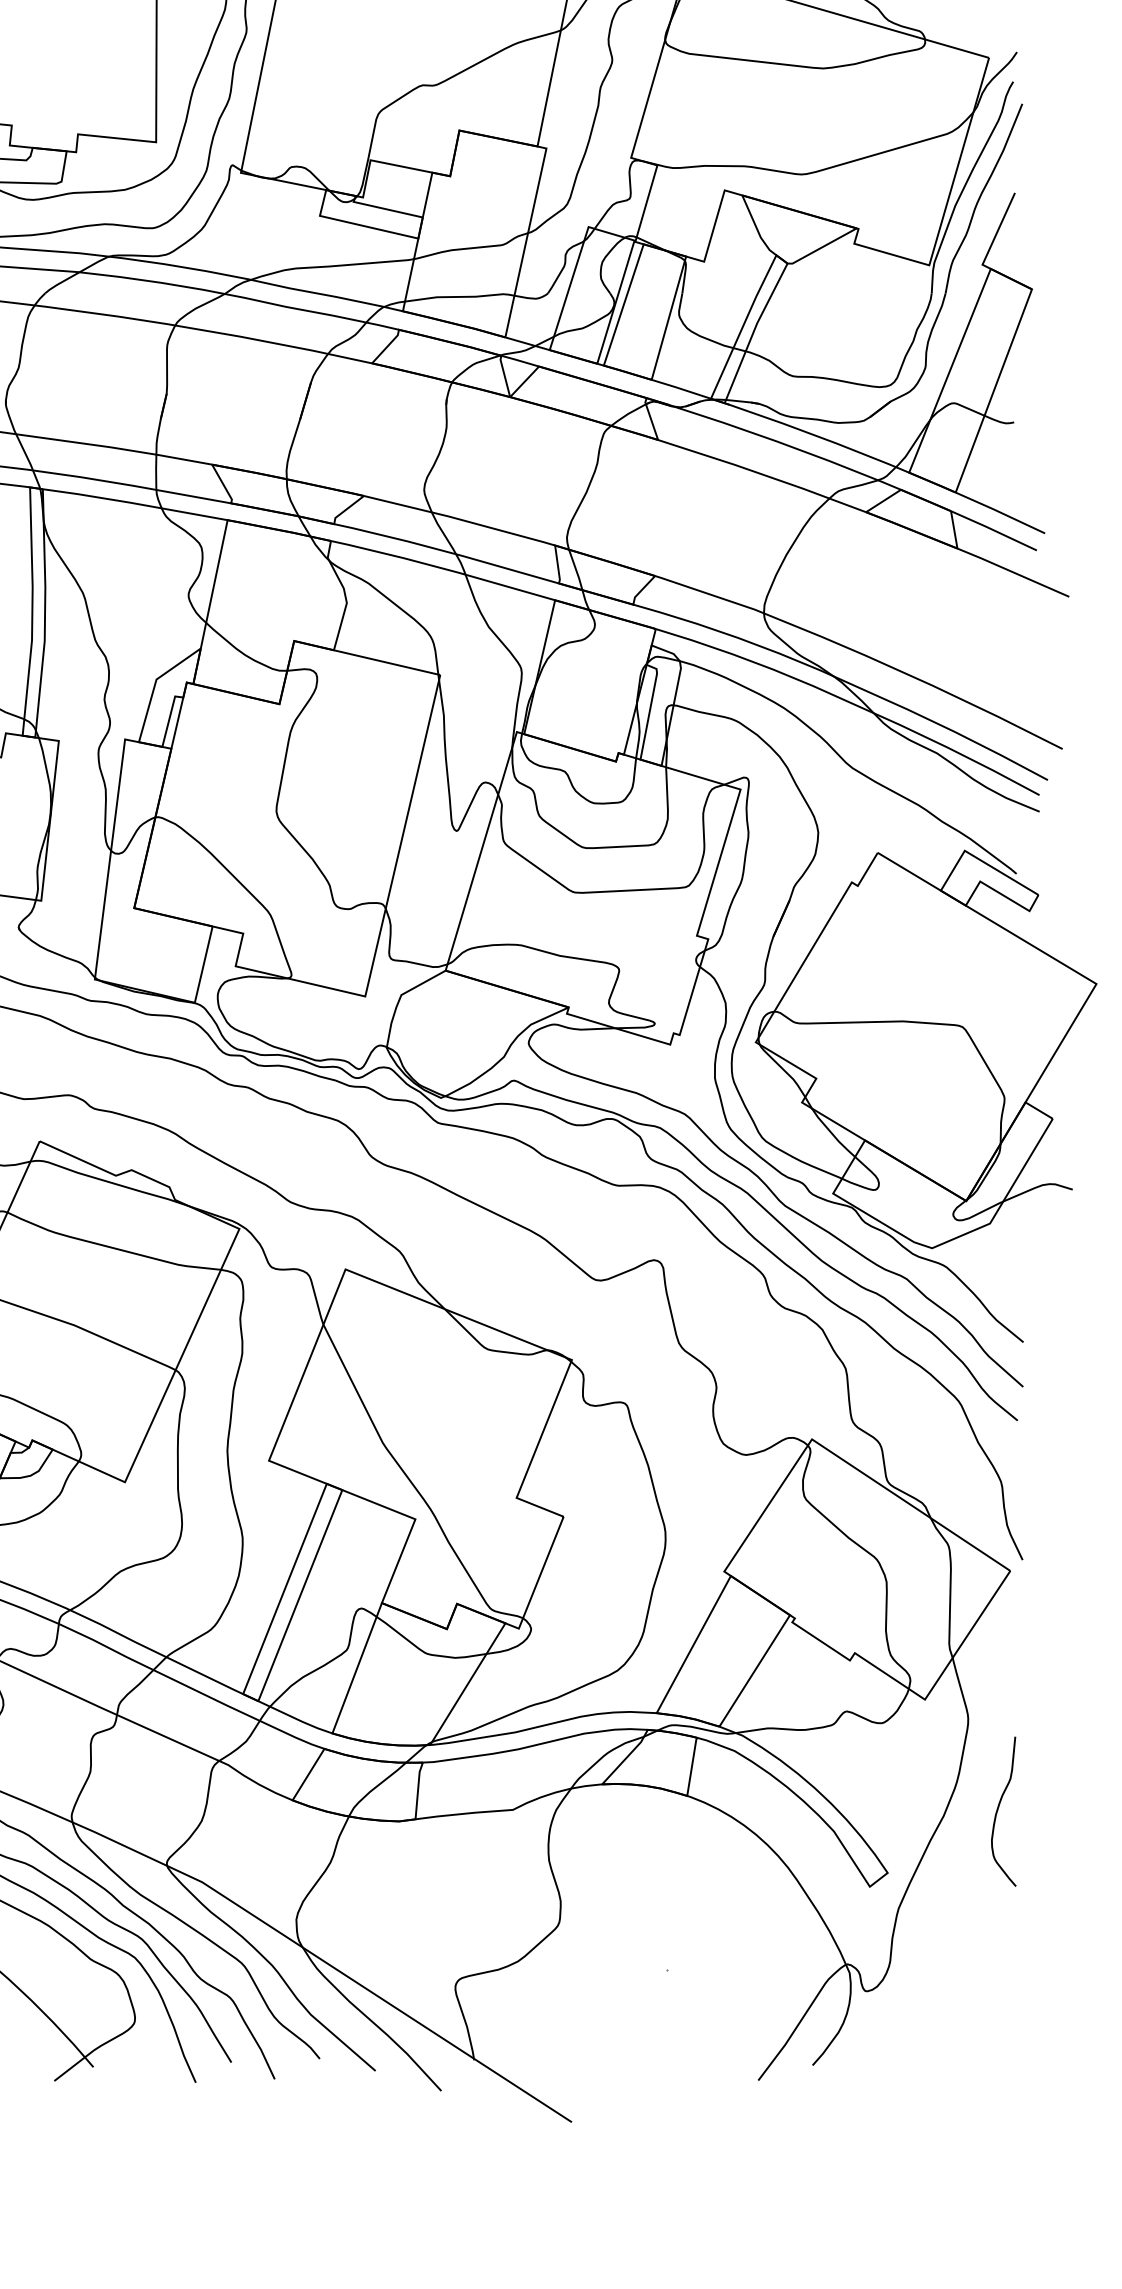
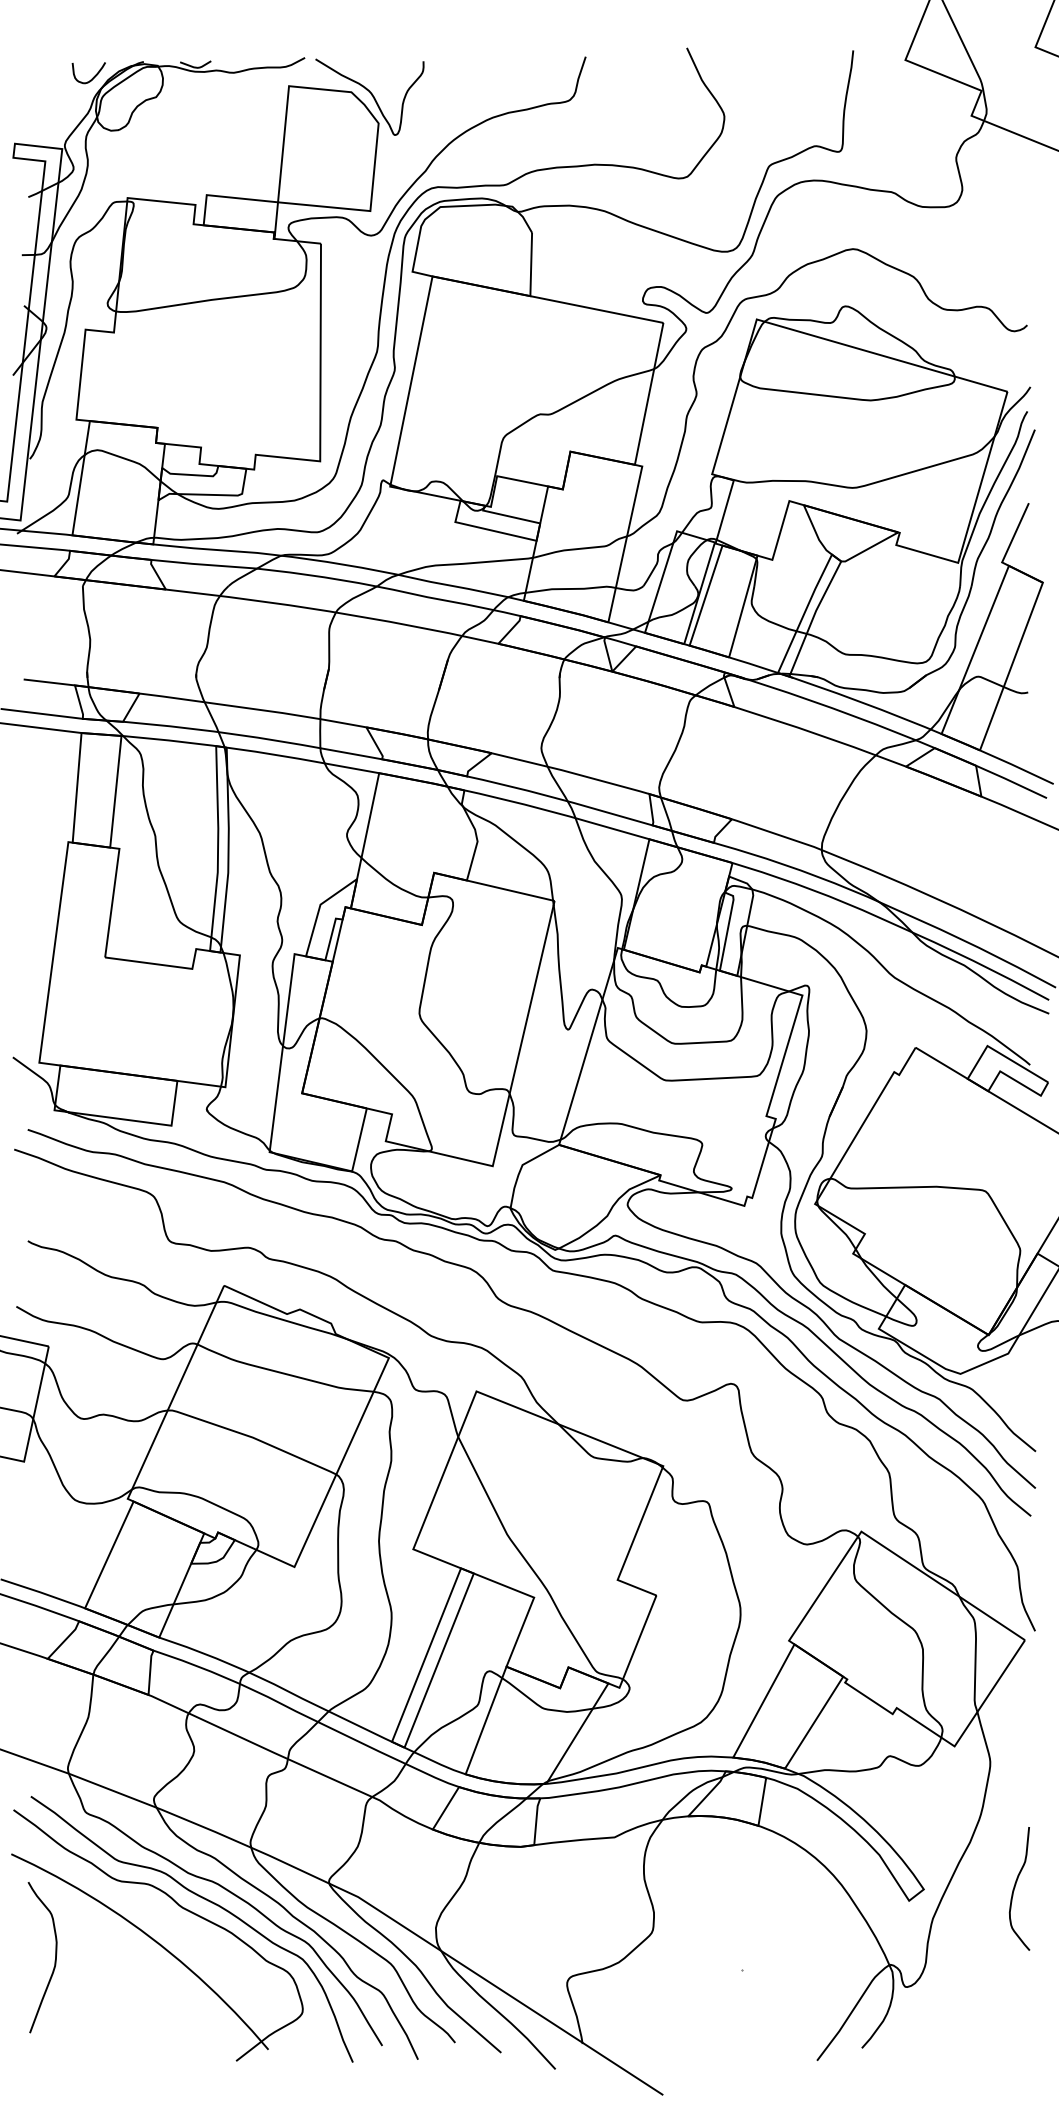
curve: (998, 1810) -> (1015, 1887), moved

